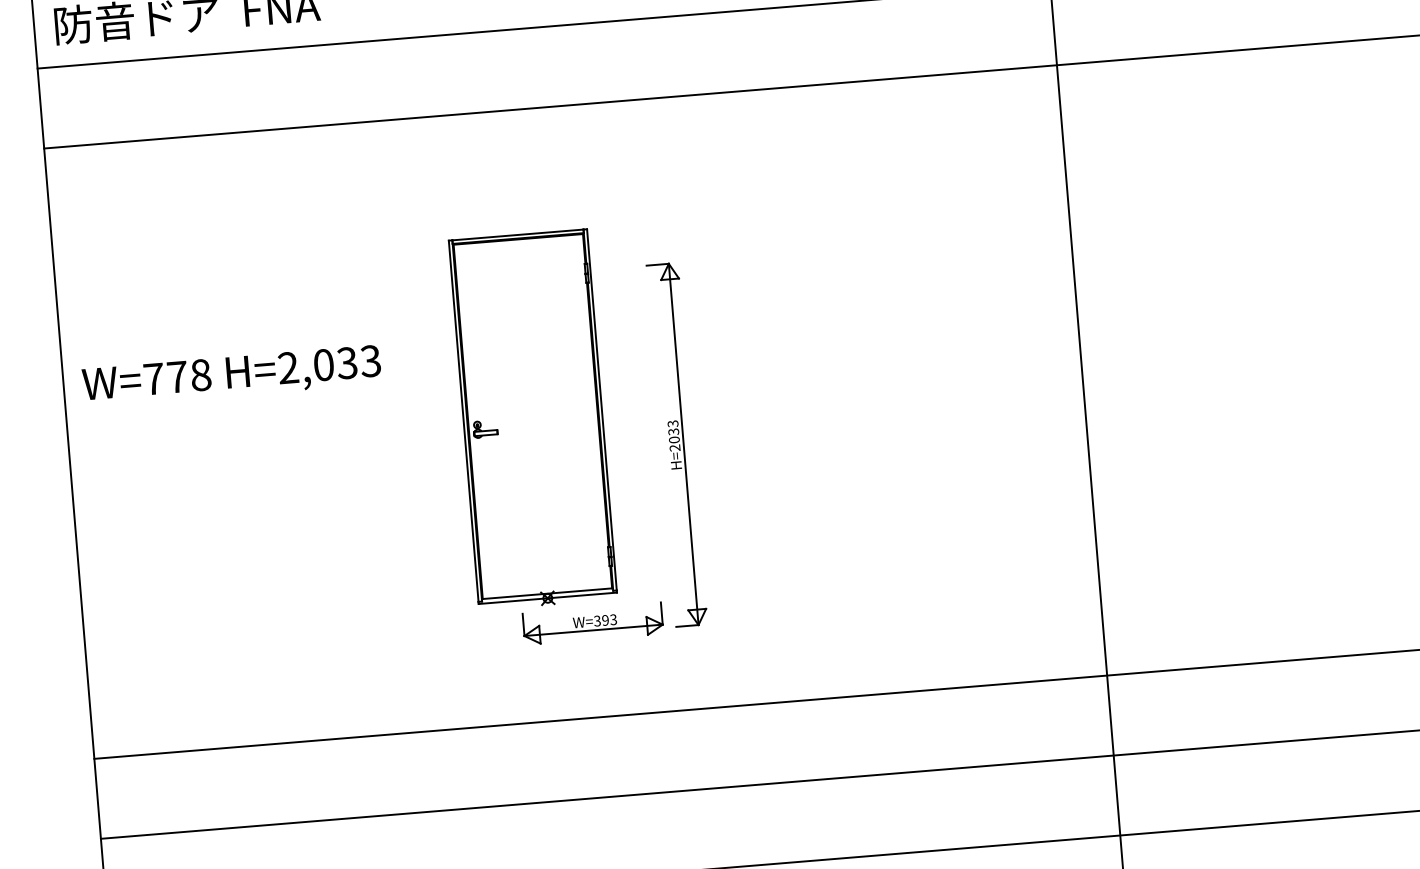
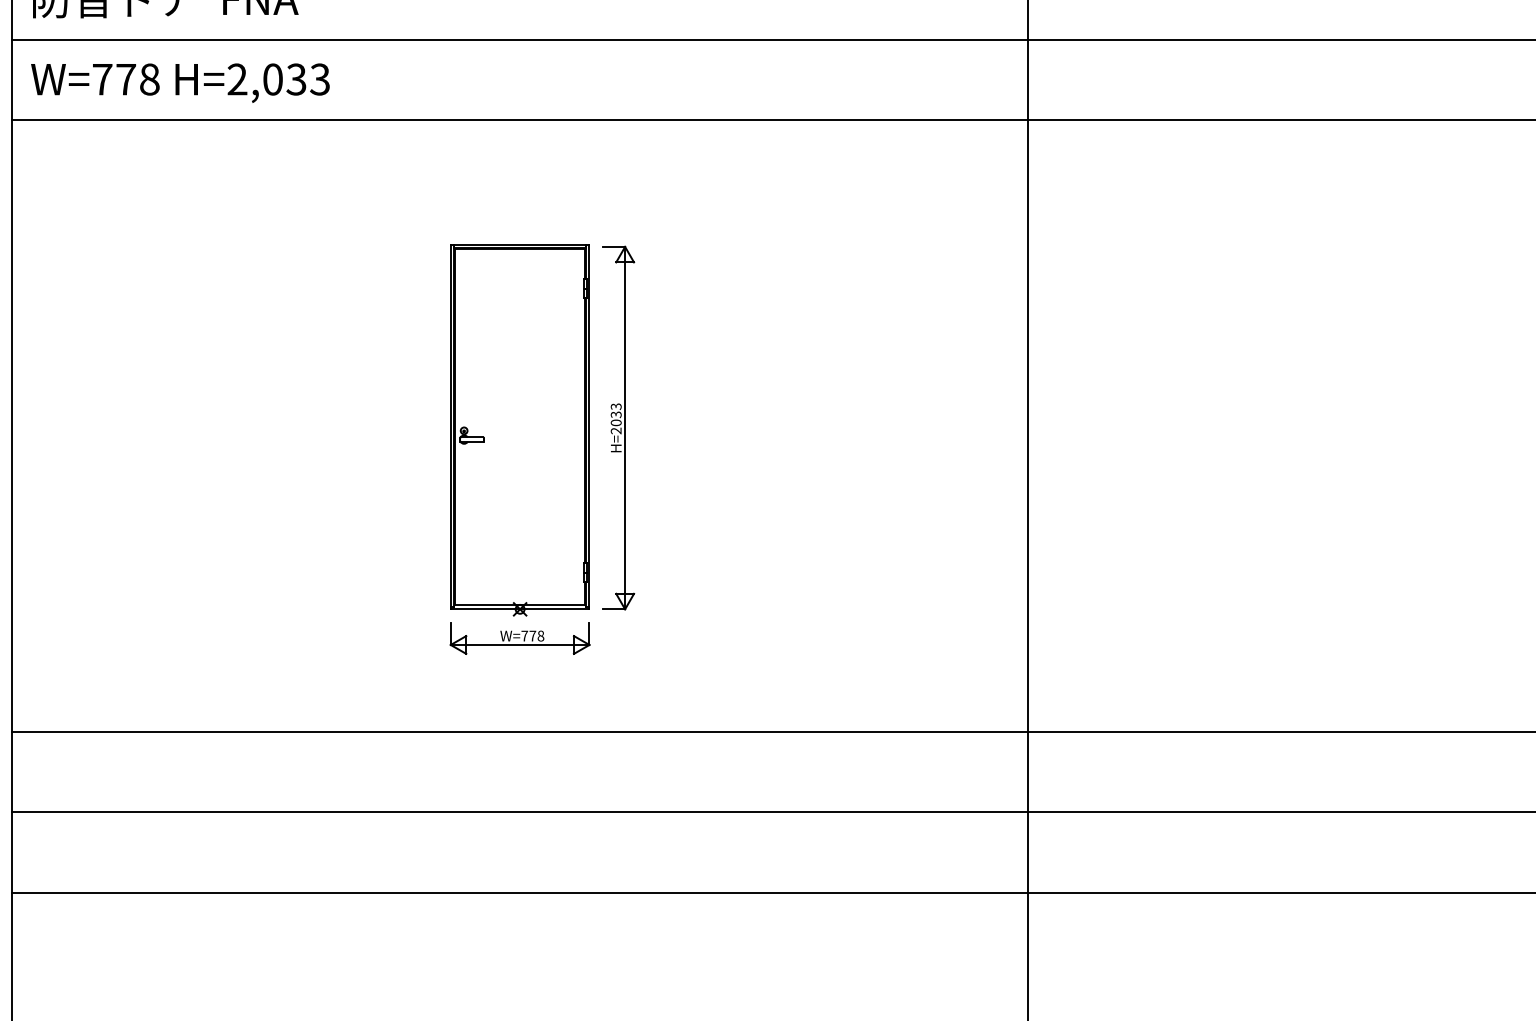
text: (231, 375) -> (180, 82), moved
part: (532, 420) -> (519, 430), moved
part: (677, 444) -> (618, 427), moved
text: (605, 619) -> (532, 635), W=393 -> W=778

